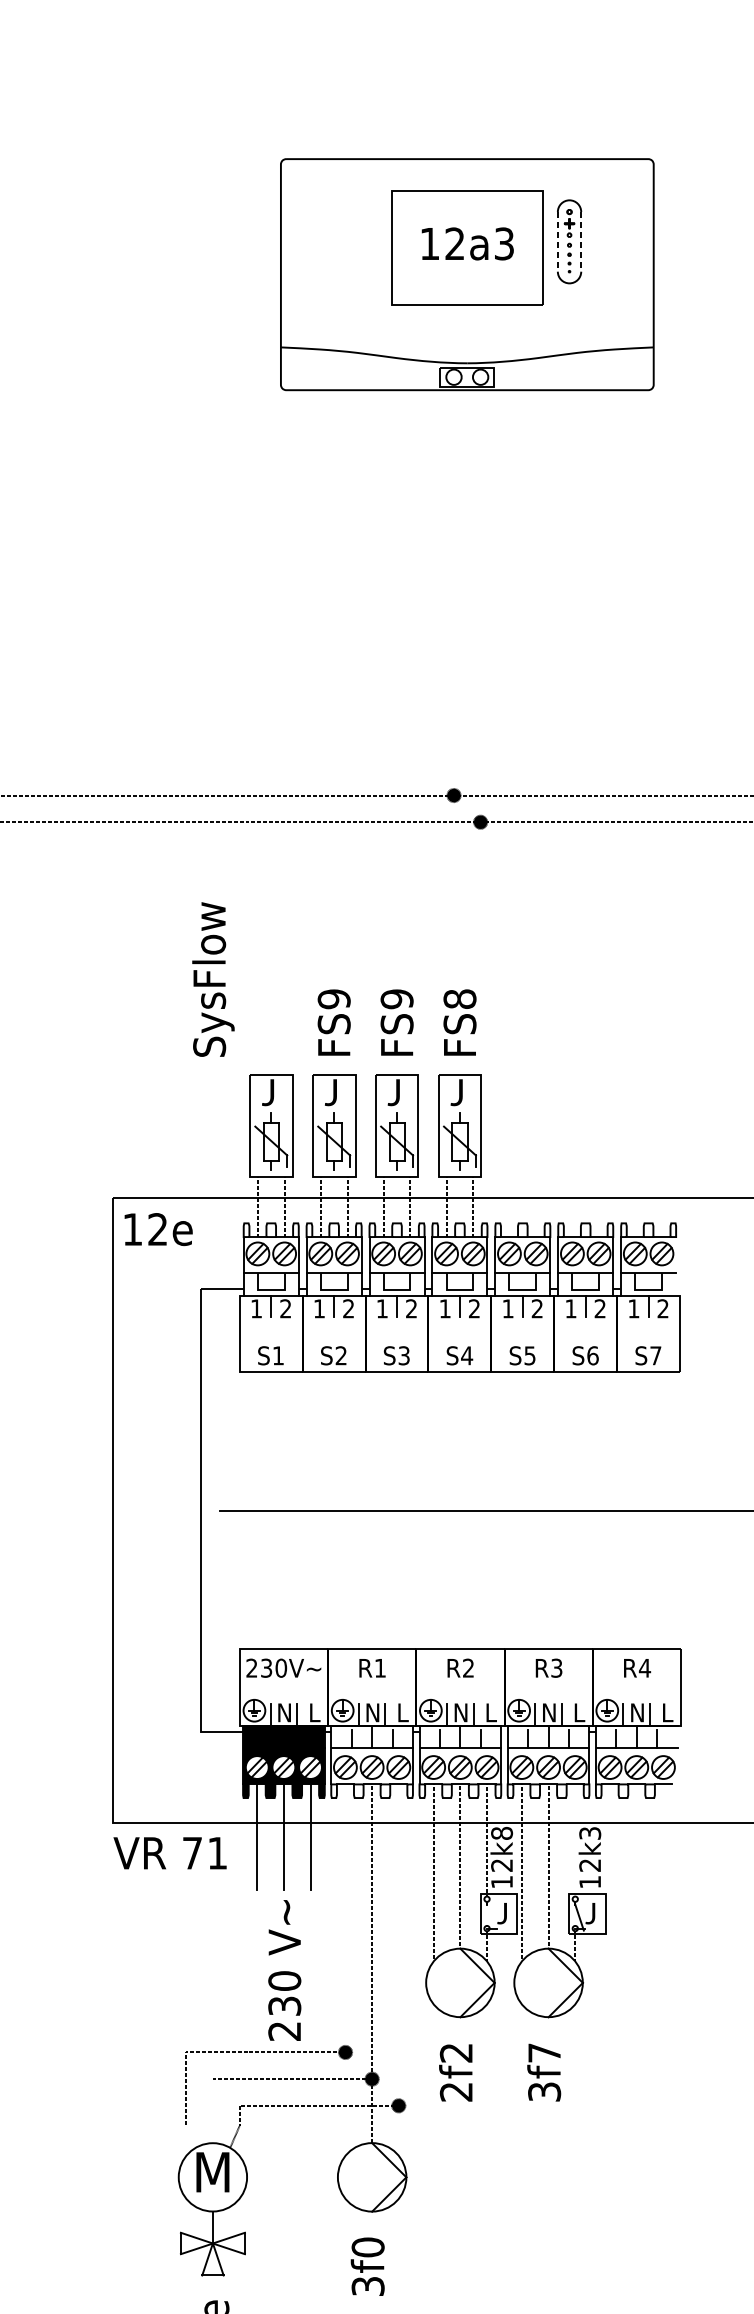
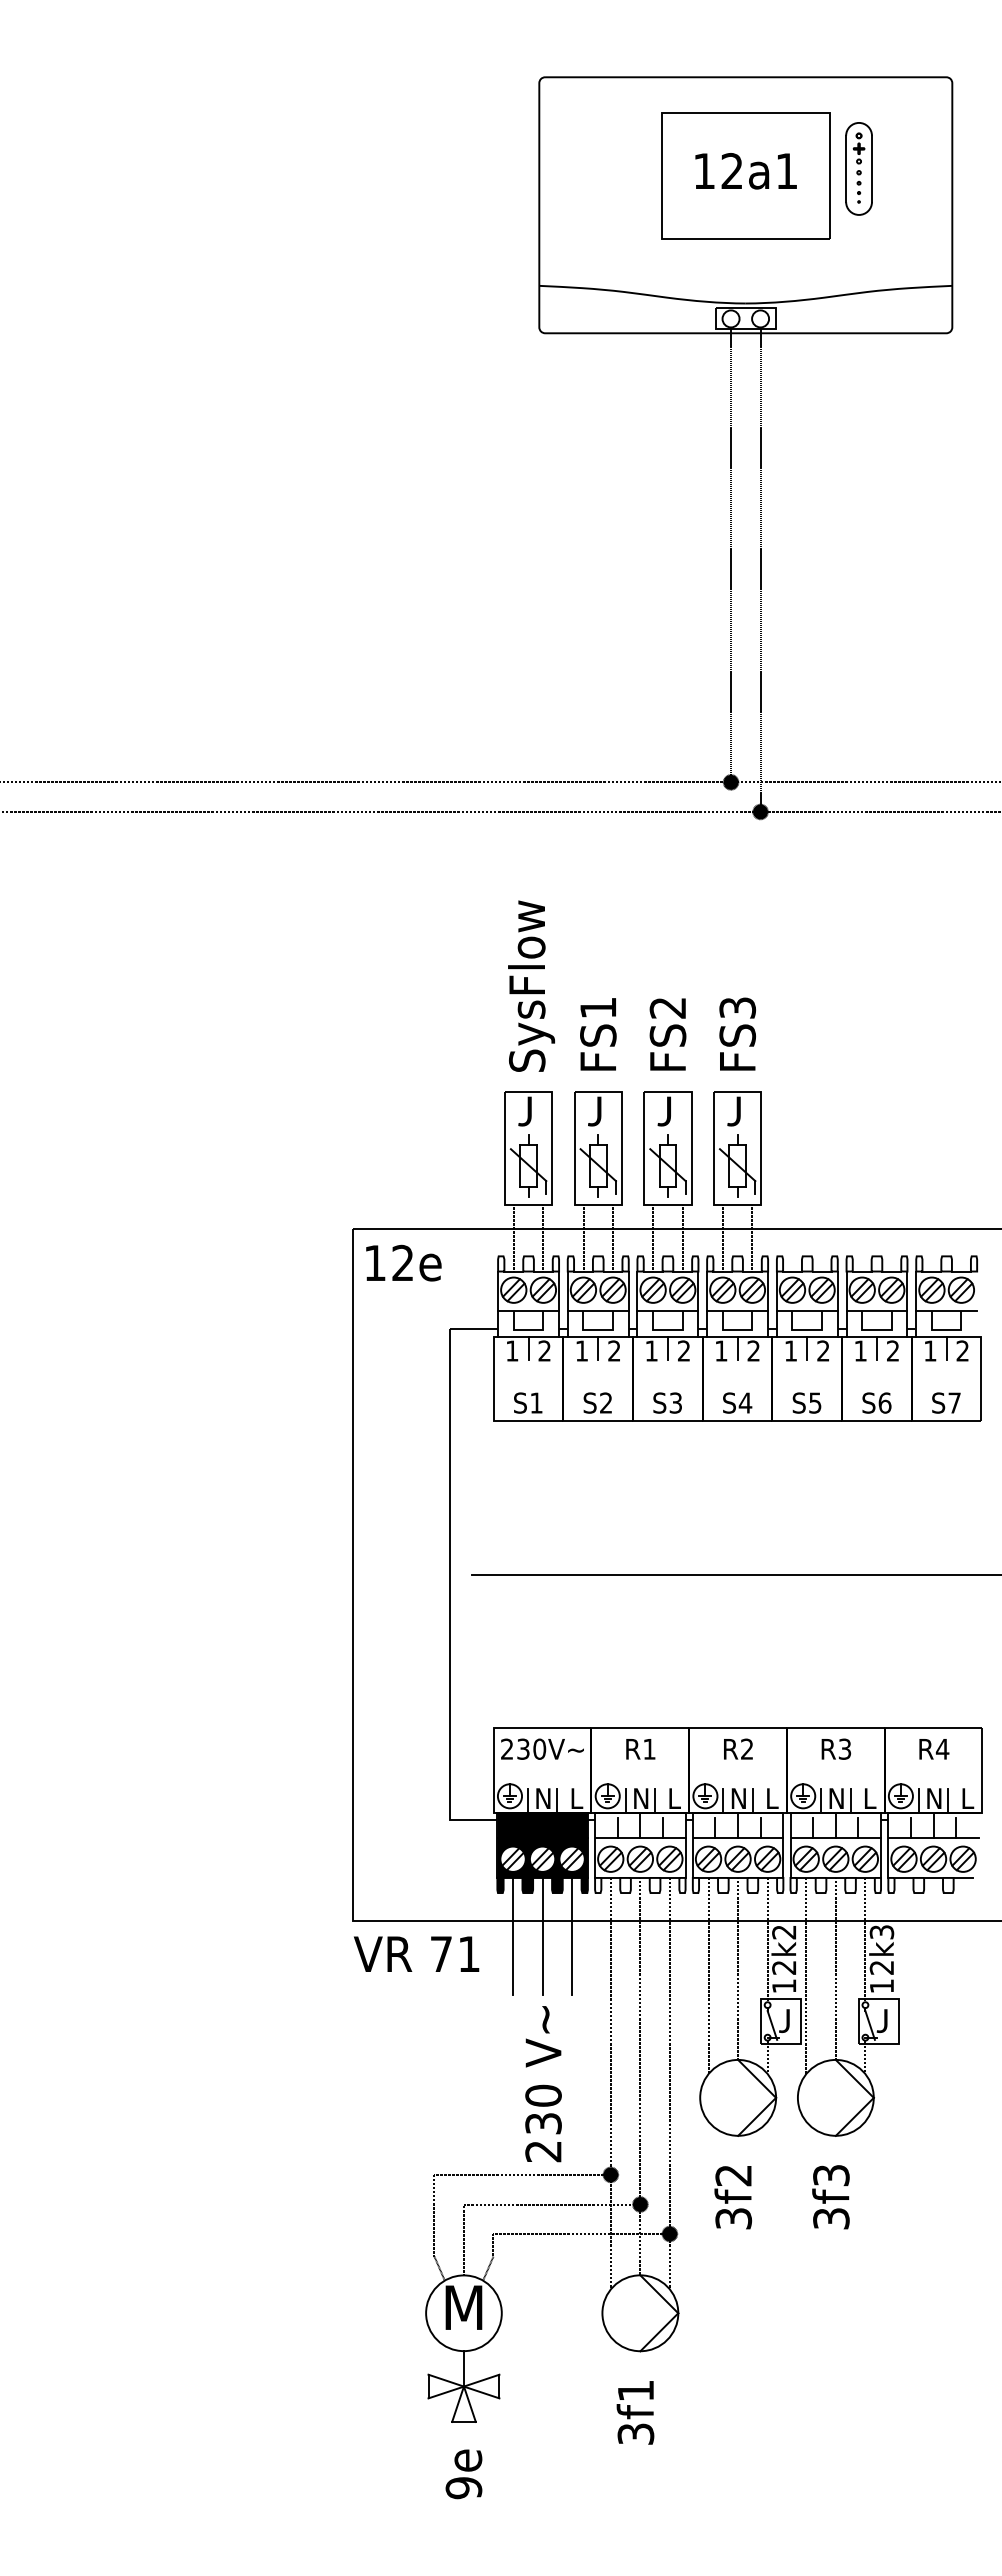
line: (558, 242) -> (846, 169), dashed -> solid
line: (581, 242) -> (872, 169), dashed -> solid
text: (504, 243) -> (786, 170), 12a3 -> 12a1
line: (454, 589) -> (731, 554), added
line: (480, 603) -> (760, 569), added
text: (213, 978) -> (531, 985), moved
text: (459, 998) -> (737, 1007), FS8 -> FS3
text: (334, 999) -> (598, 1008), FS9 -> FS1
text: (396, 999) -> (667, 1008), FS9 -> FS2
text: (502, 1833) -> (784, 1932), 12k8 -> 12k2
line: (575, 1839) -> (865, 1939), added
line: (491, 1917) -> (772, 2025), added
line: (345, 1969) -> (610, 2083), added
line: (398, 1969) -> (669, 2083), added
text: (544, 2052) -> (831, 2175), 3f7 -> 3f3
text: (456, 2091) -> (733, 2218), 2f2 -> 3f2
line: (212, 2110) -> (463, 2239), added
line: (190, 2136) -> (439, 2268), added
text: (367, 2247) -> (635, 2390), 3f0 -> 3f1

